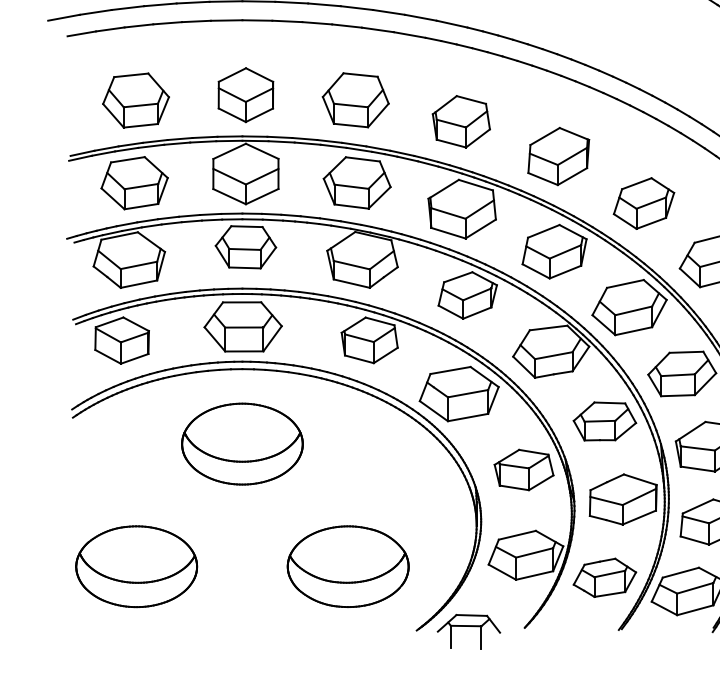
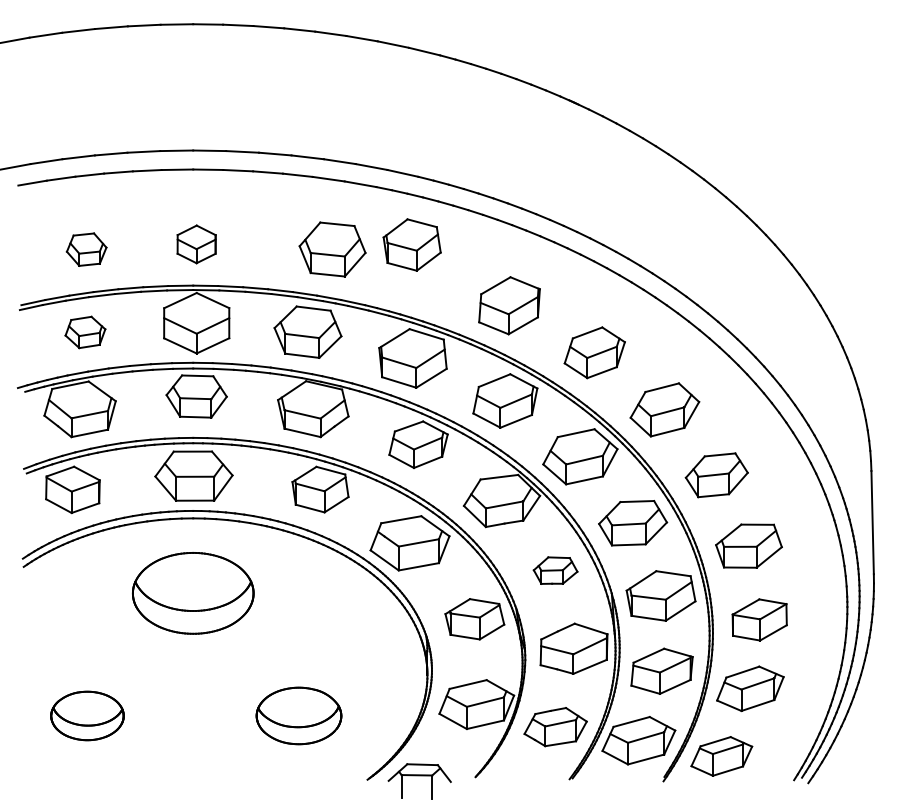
part: (245, 95) -> (196, 244), size x0.7
part: (135, 100) -> (86, 249), size x0.6
part: (355, 100) -> (332, 249), moved
part: (460, 121) -> (411, 244), moved
part: (134, 183) -> (85, 332), size x0.6
part: (604, 421) -> (555, 570), size x0.7
part: (136, 566) -> (87, 715), size x0.6
part: (347, 566) -> (298, 715), size x0.7

